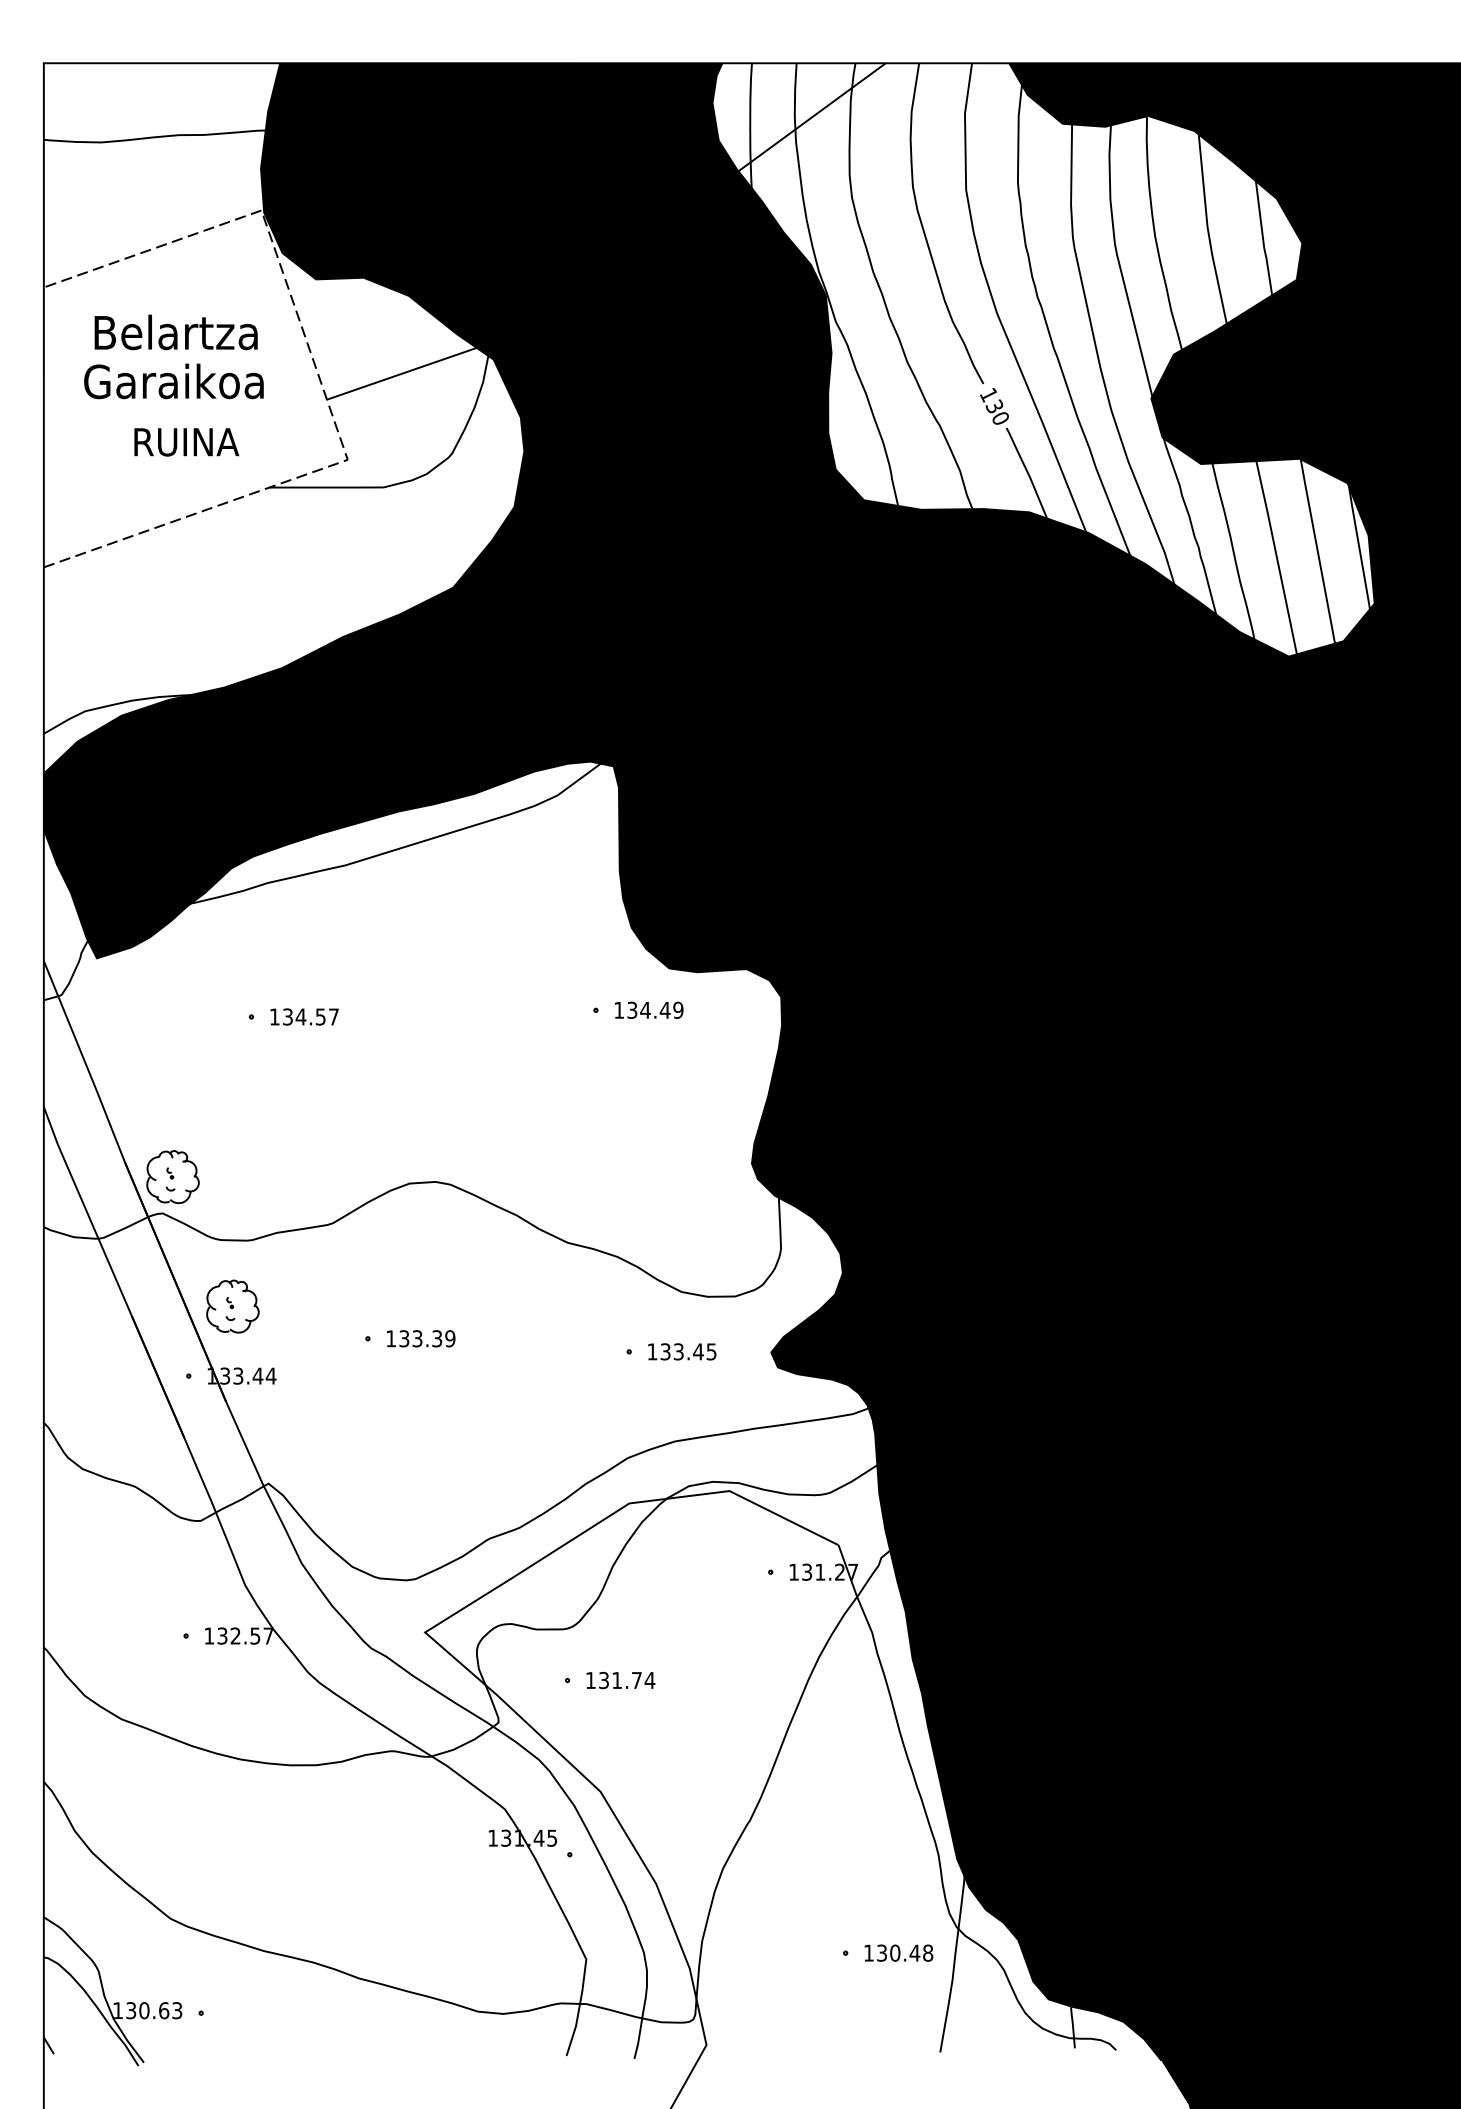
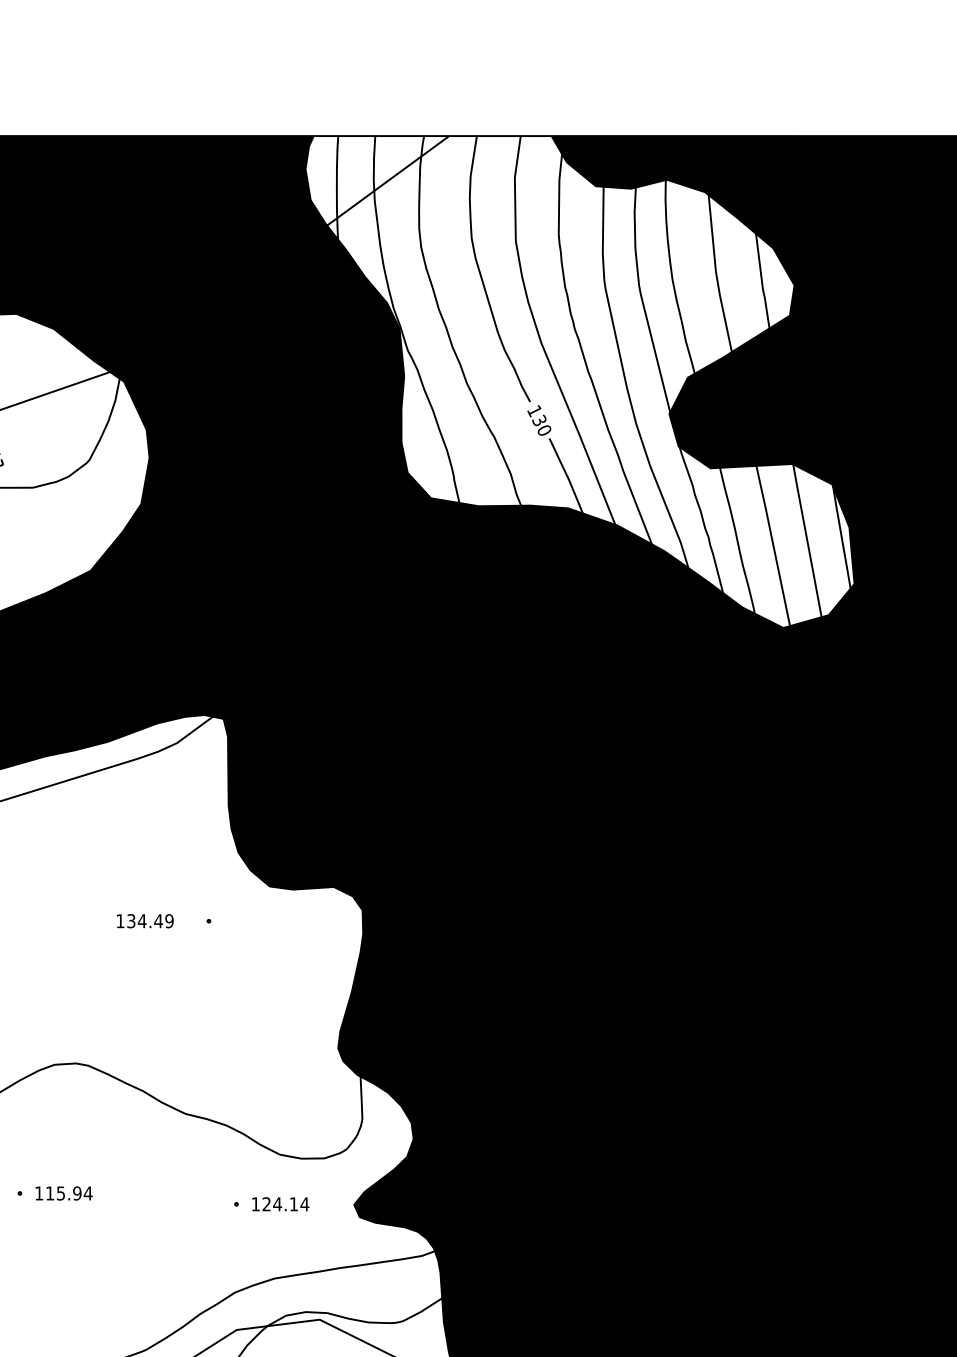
text: (649, 1009) -> (145, 920), moved
text: (427, 1338) -> (69, 1193), 133.39 -> 115.94
text: (688, 1351) -> (285, 1204), 133.45 -> 124.14

